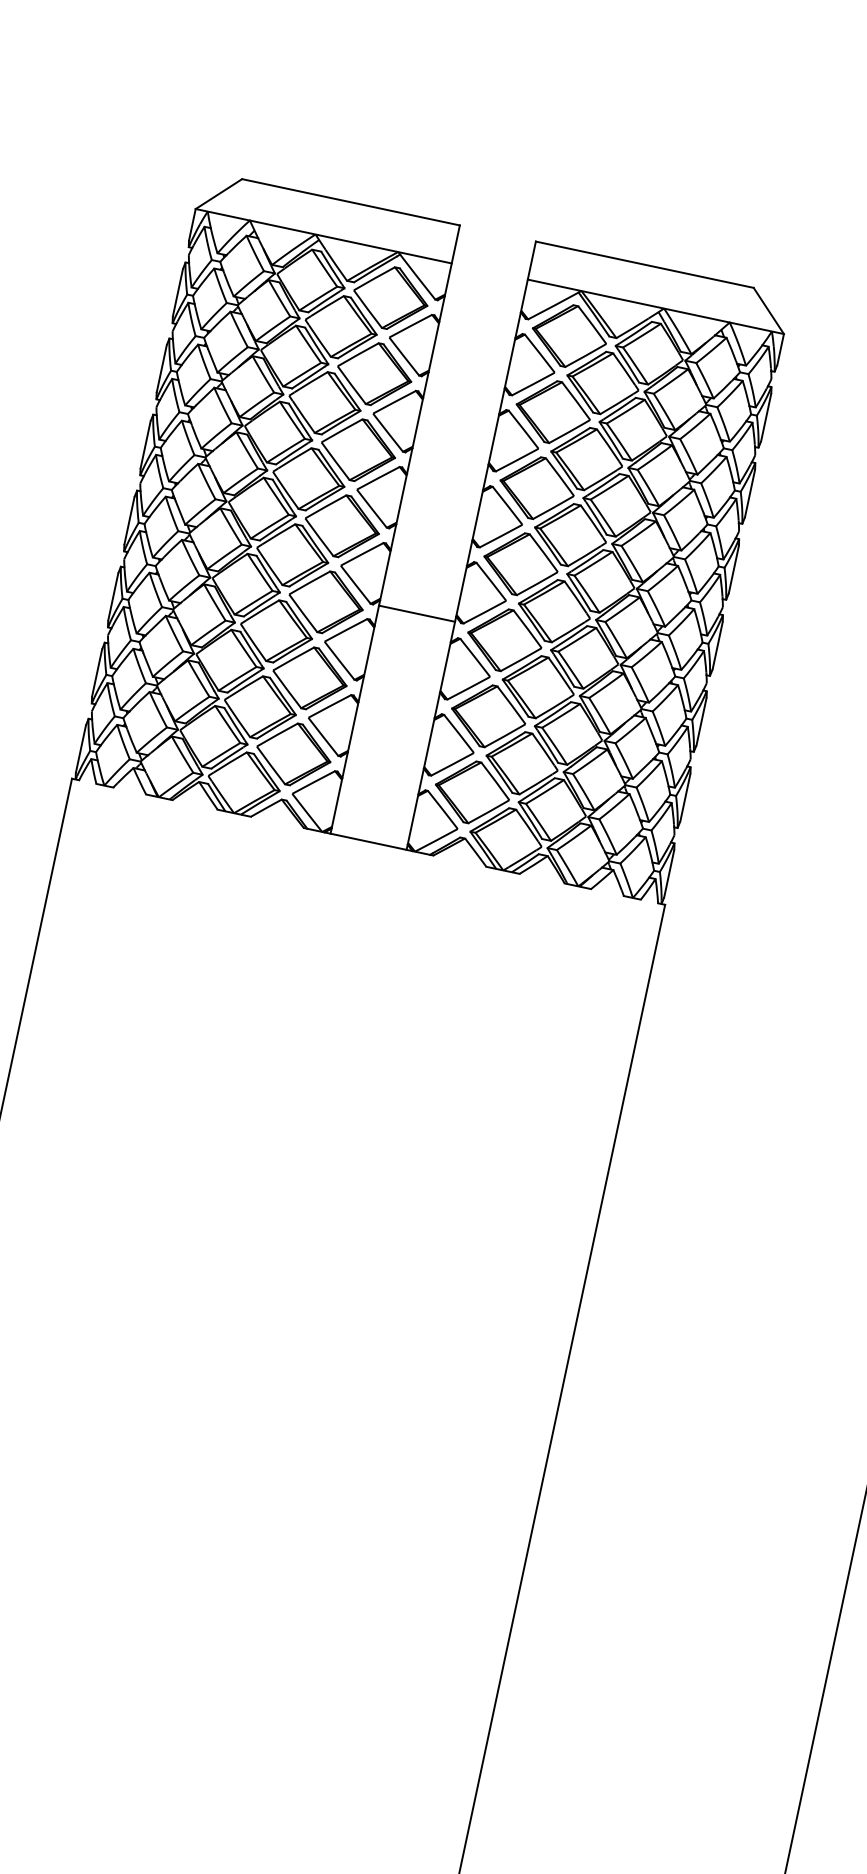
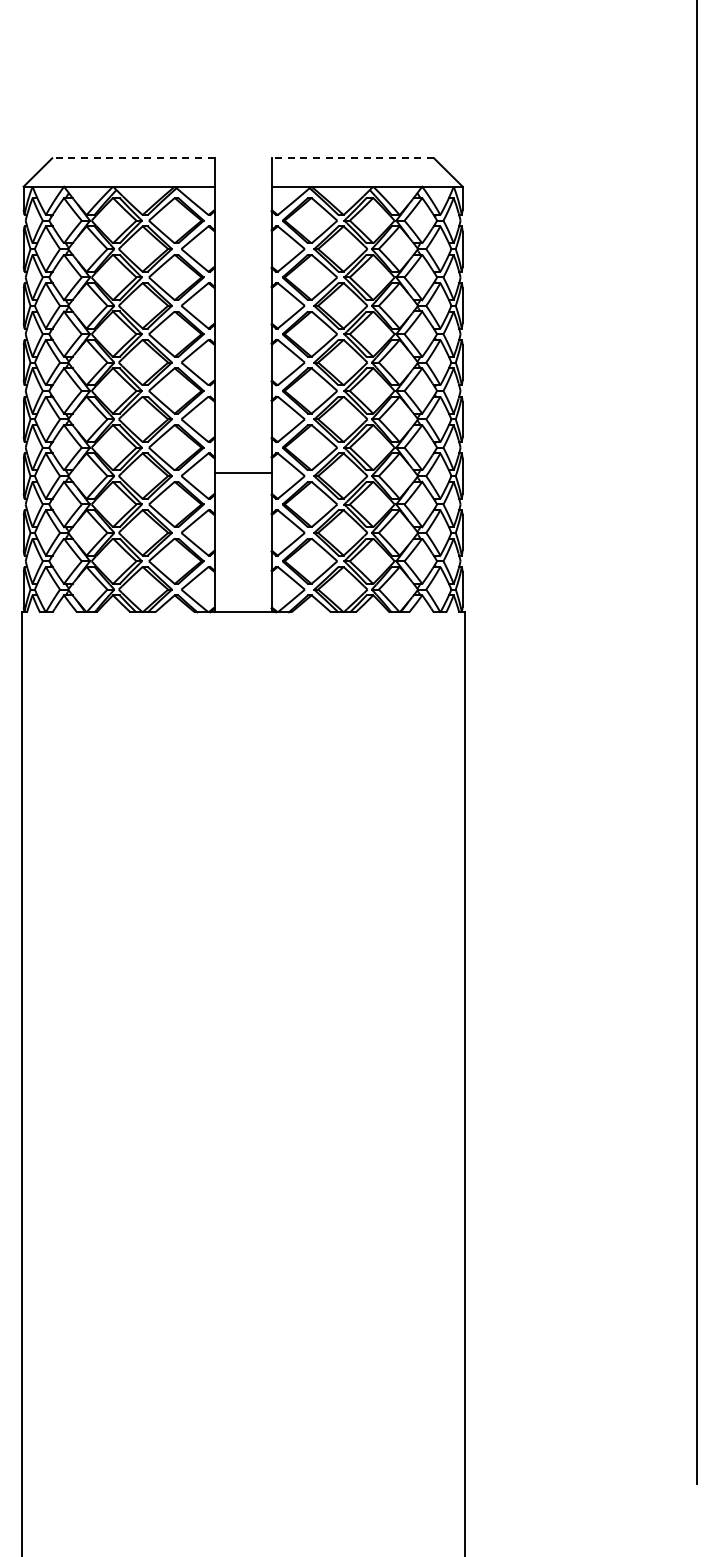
line: (350, 202) -> (133, 158), solid -> dashed
line: (644, 264) -> (352, 158), solid -> dashed
line: (416, 614) -> (242, 473), moved

